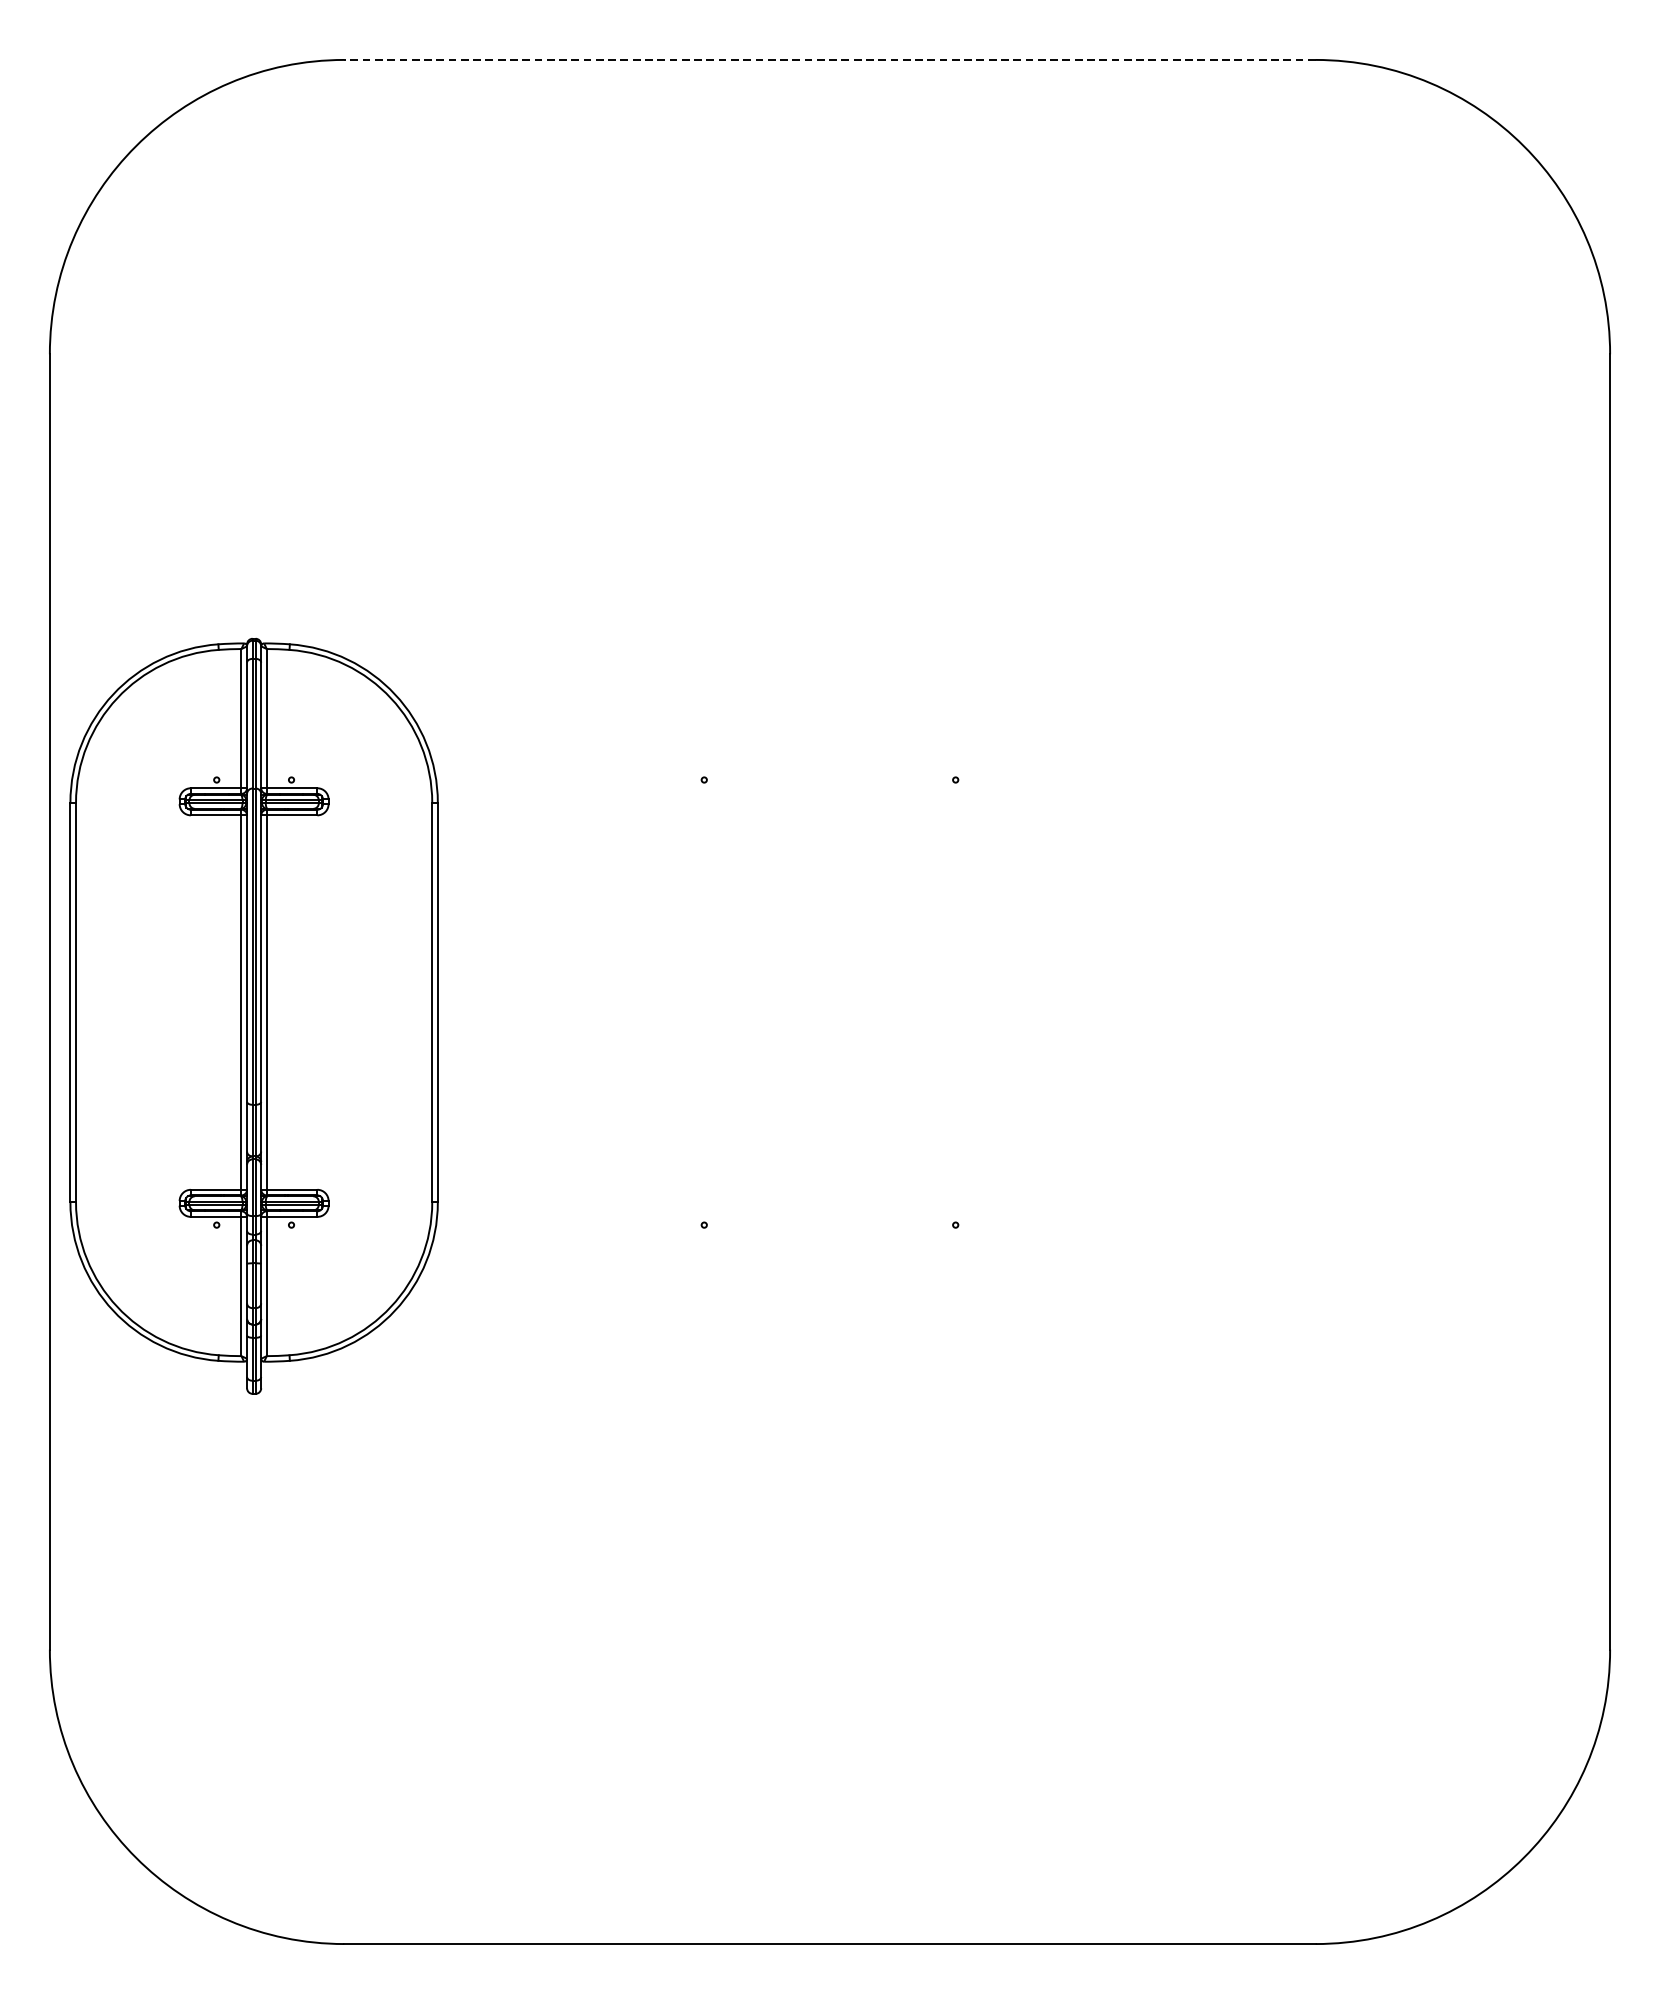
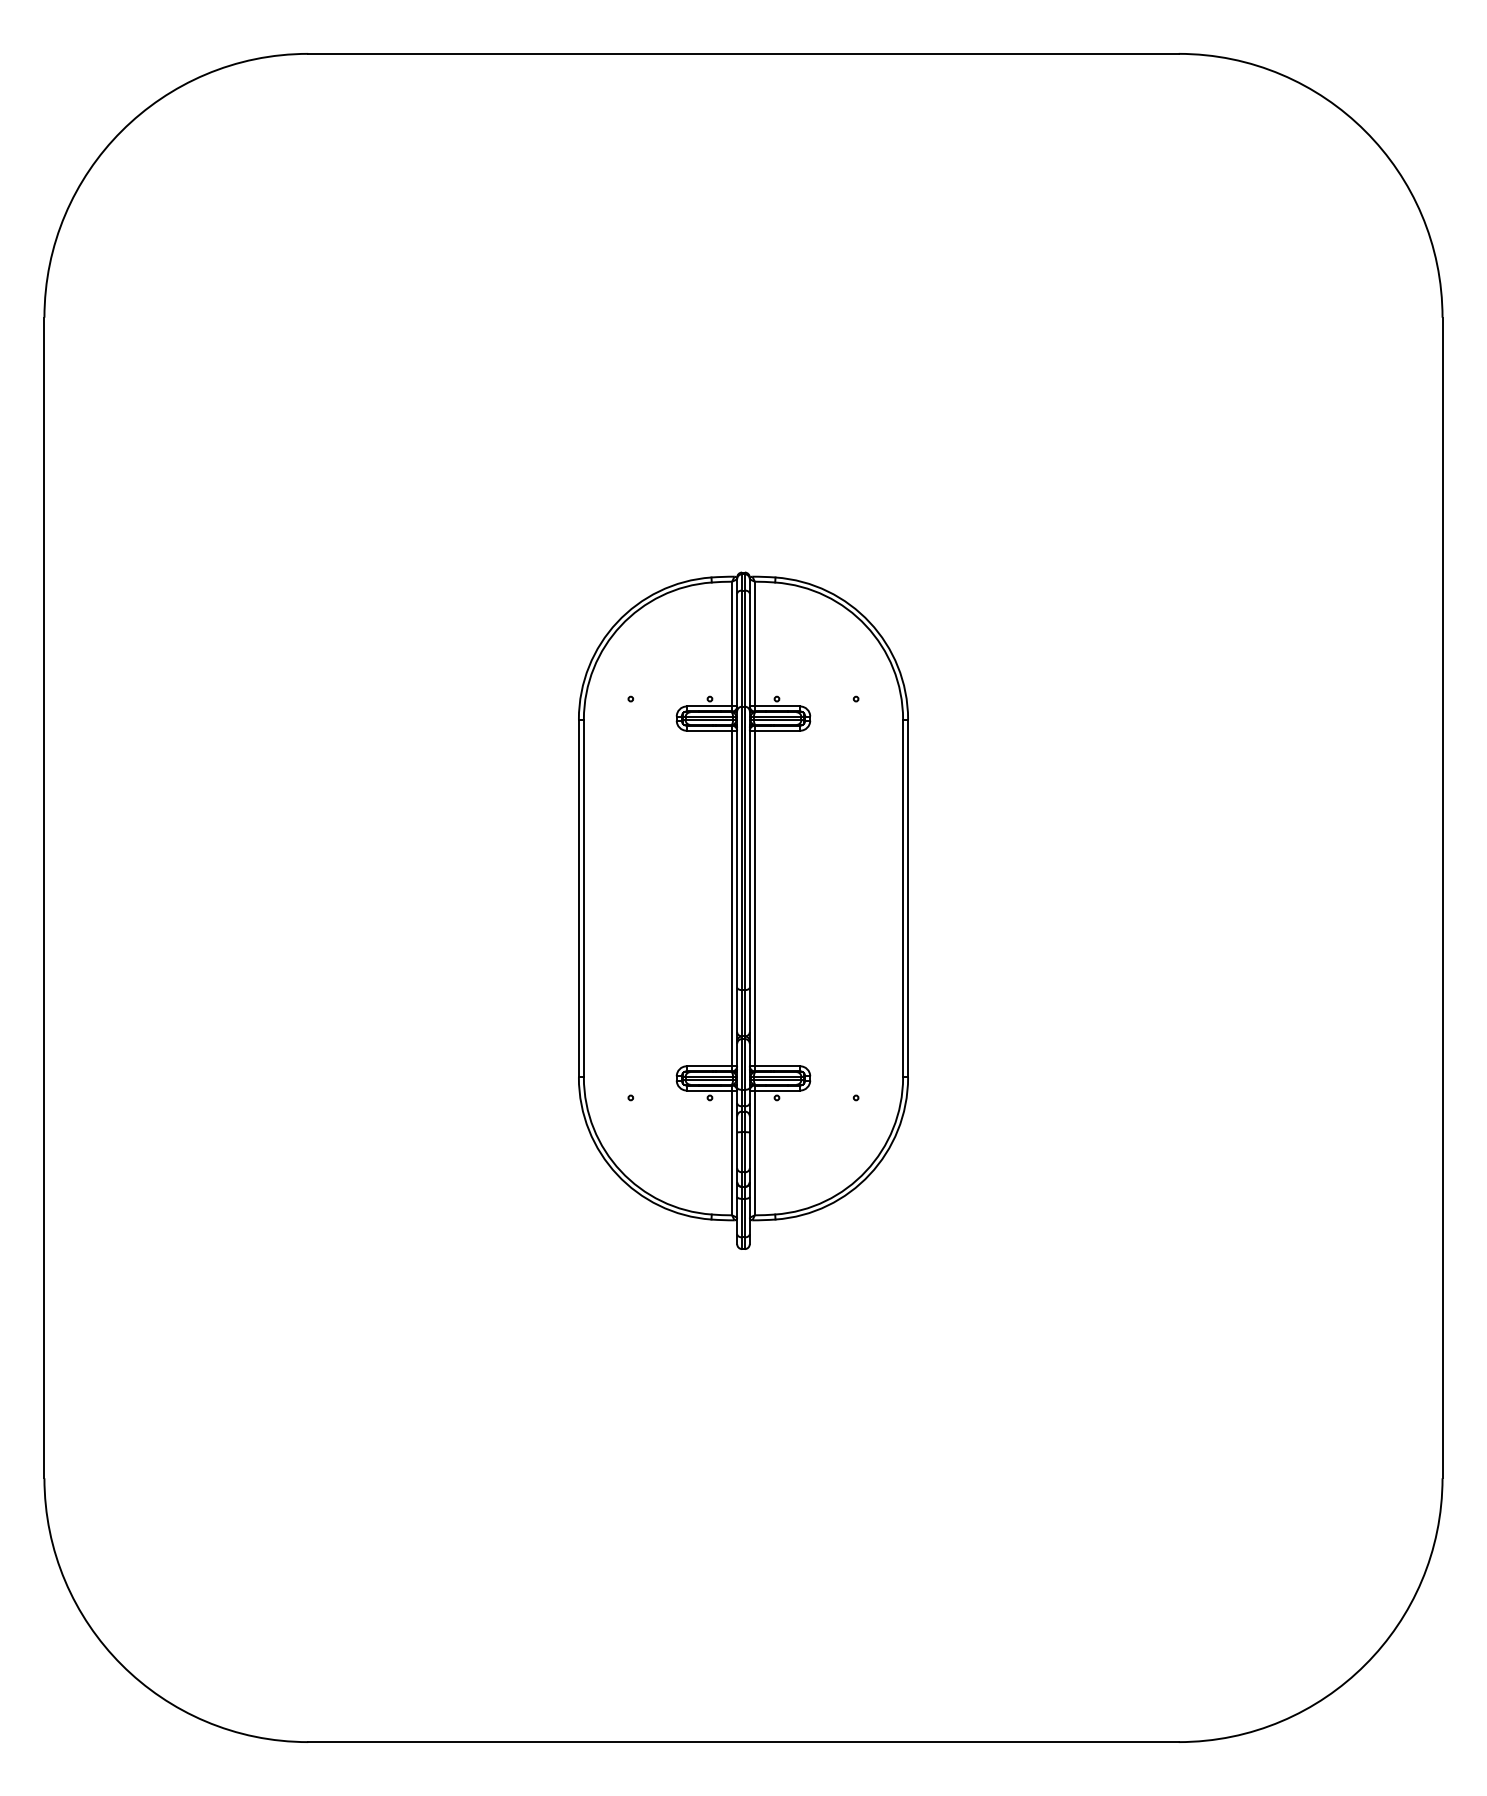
line: (830, 59) -> (743, 53), dashed -> solid
part: (254, 1015) -> (743, 910), moved

